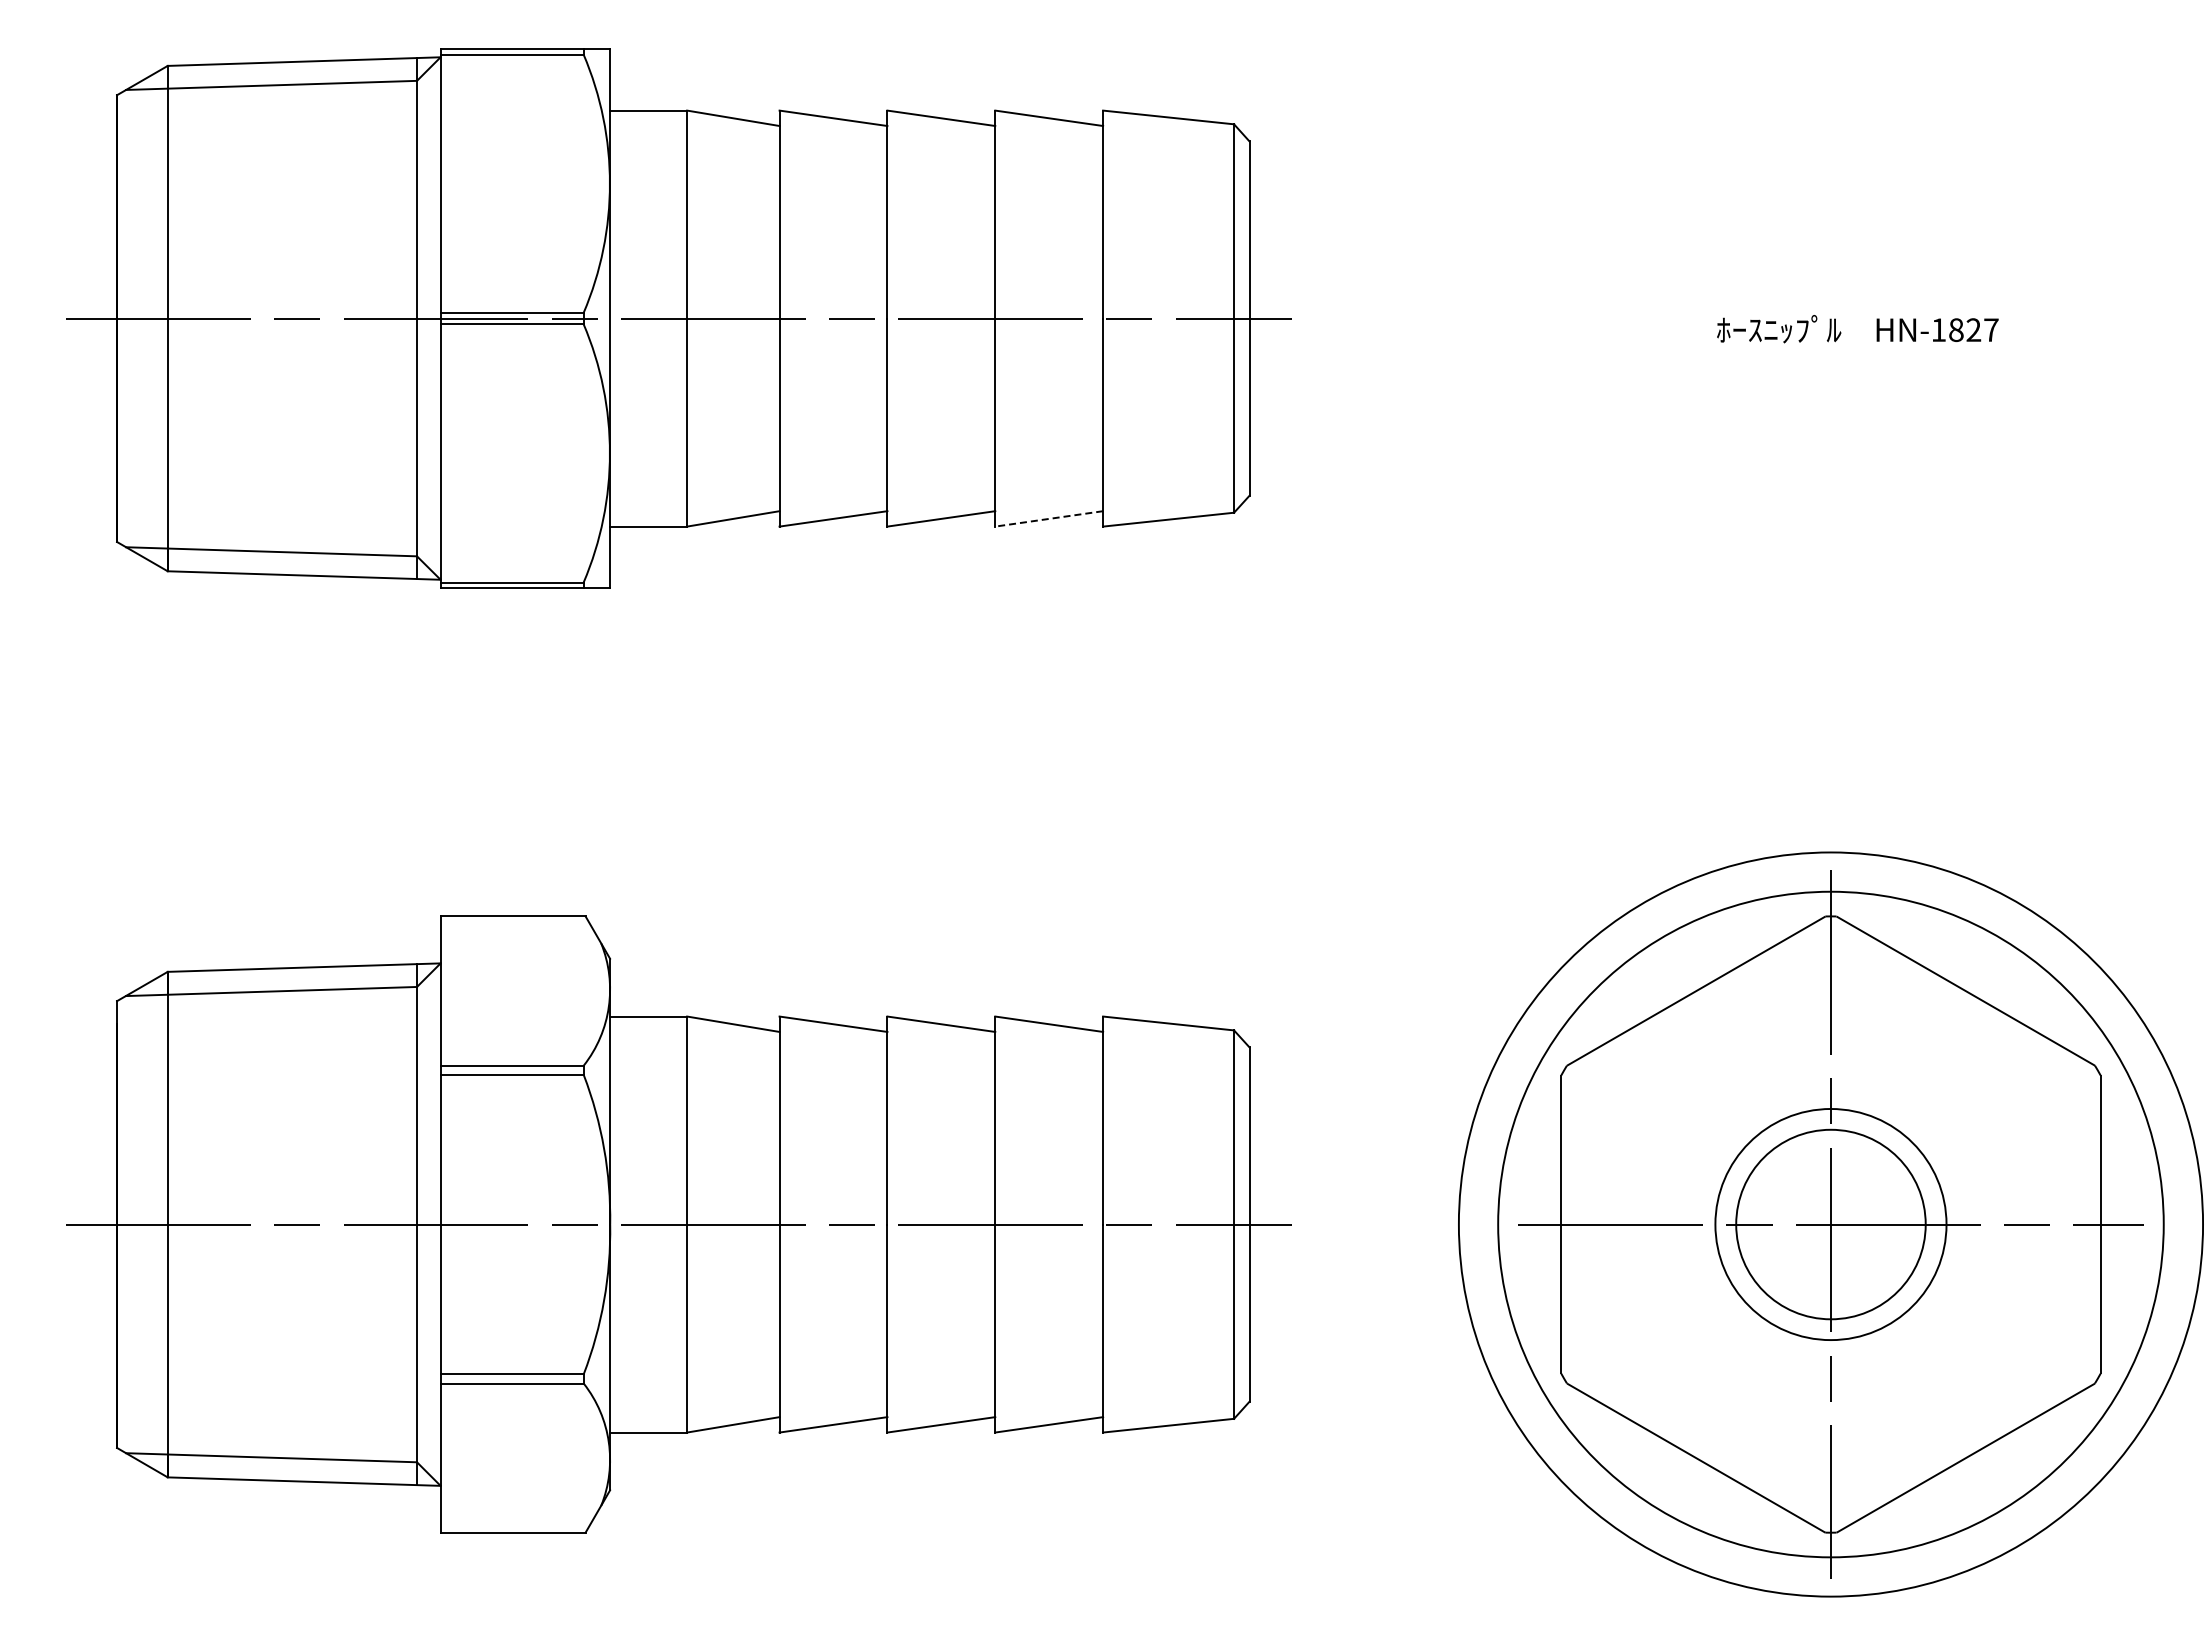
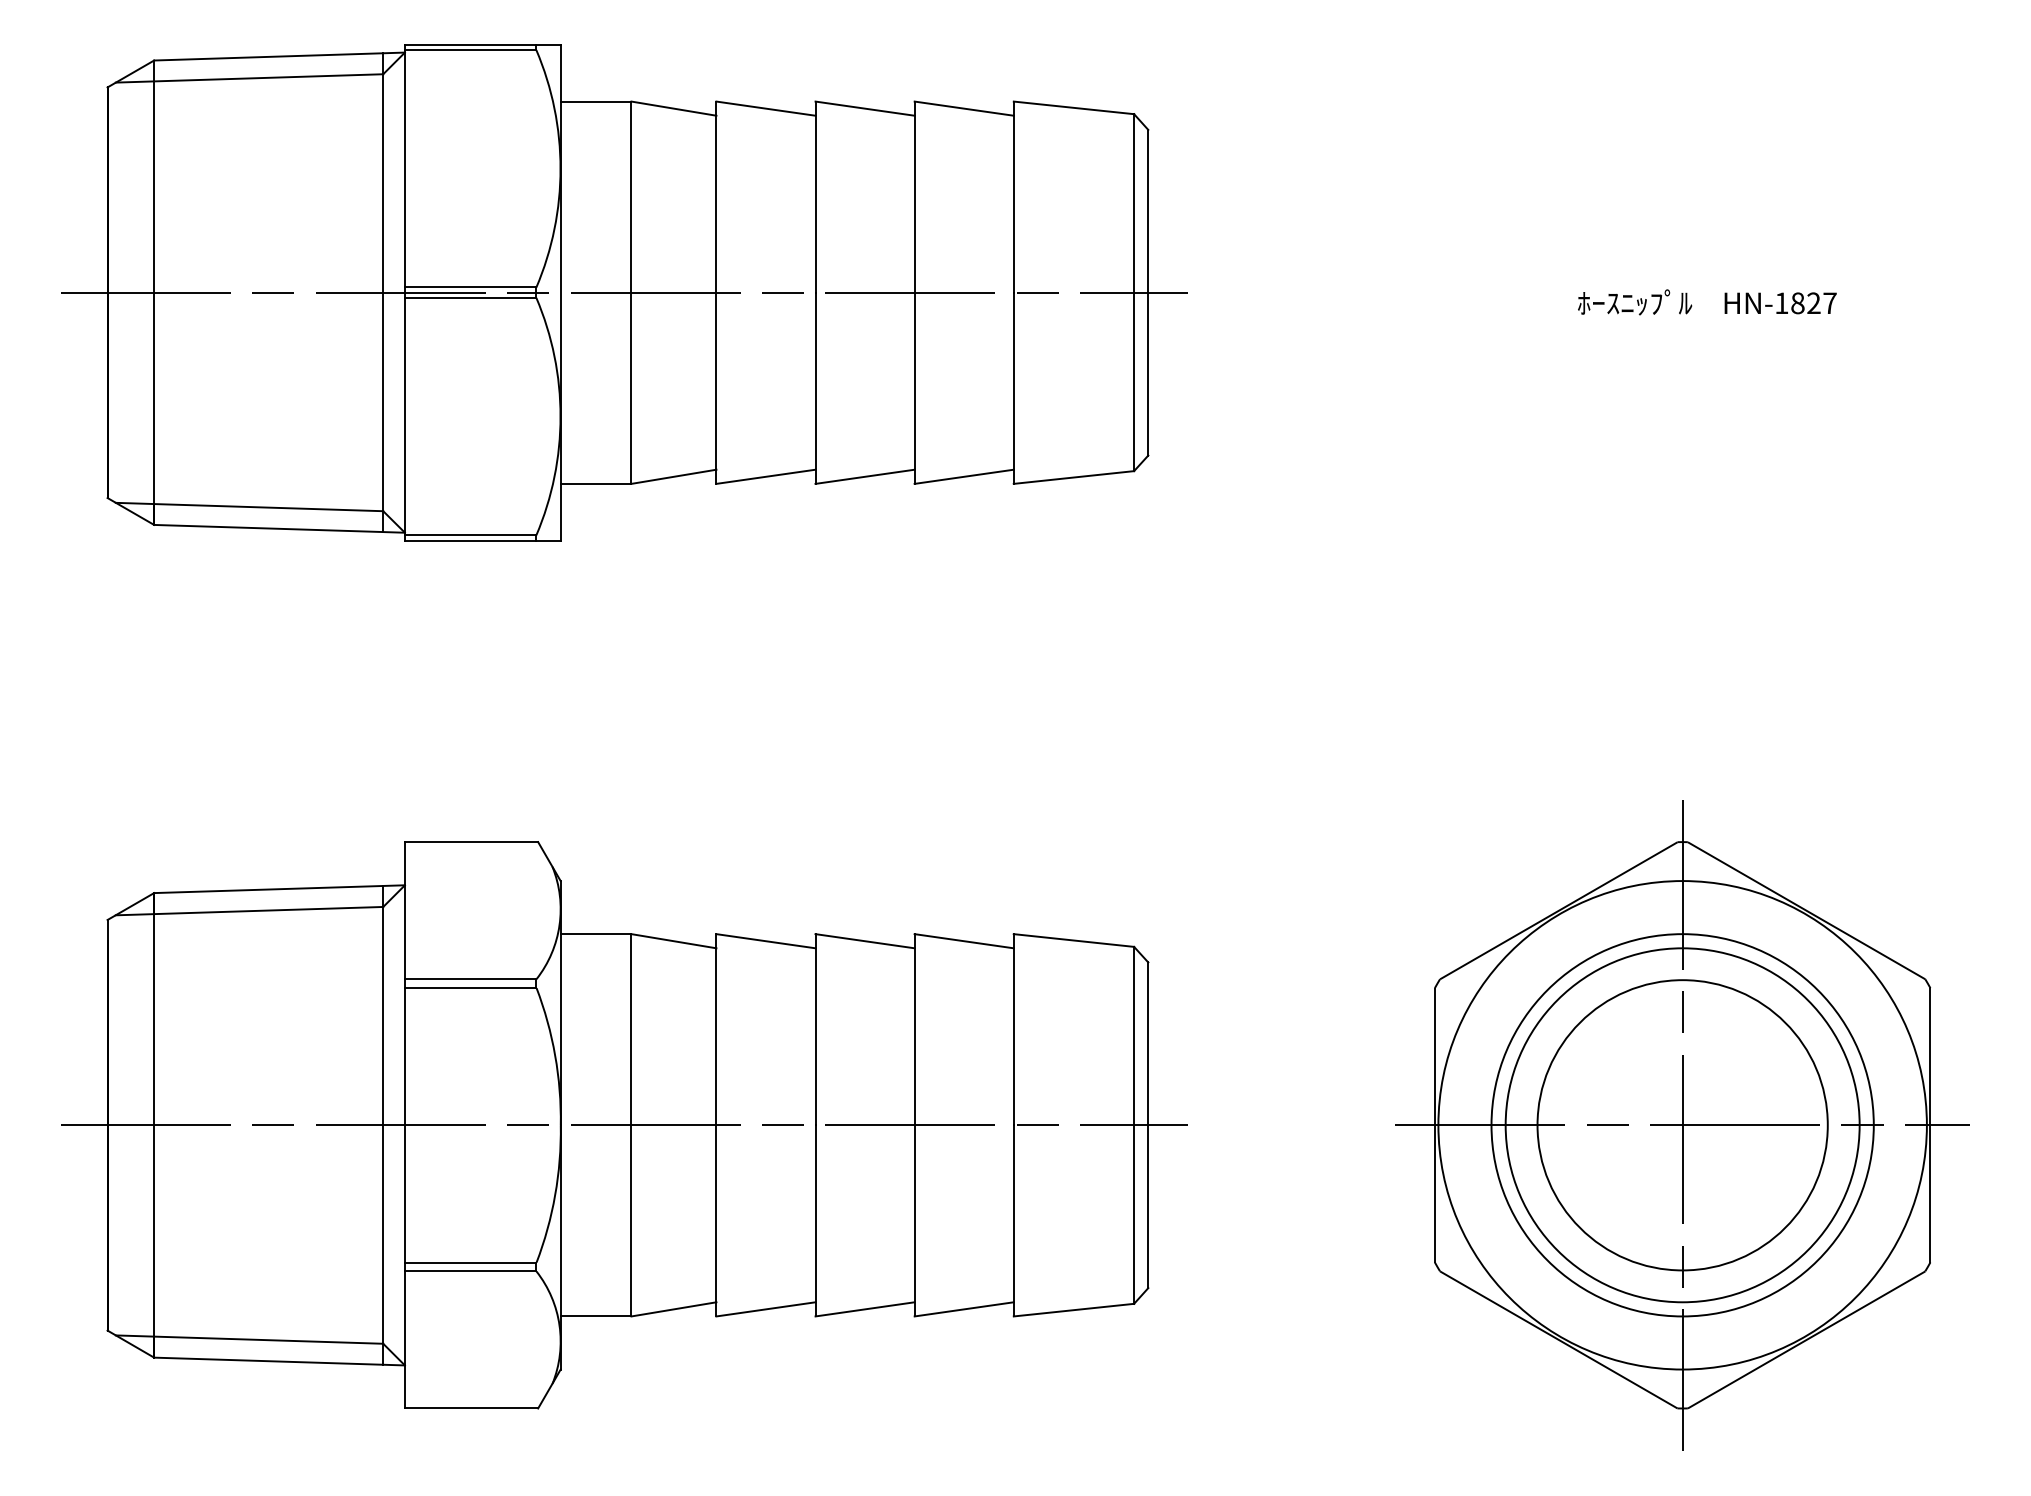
line: (1048, 518) -> (963, 476), dashed -> solid
circle: (1830, 1224) -> (1682, 1125), size x0.62
circle: (1830, 1224) -> (1682, 1125), size x0.71
circle: (1830, 1224) -> (1682, 1125), size x1.67
circle: (1830, 1224) -> (1682, 1125), size x1.67

